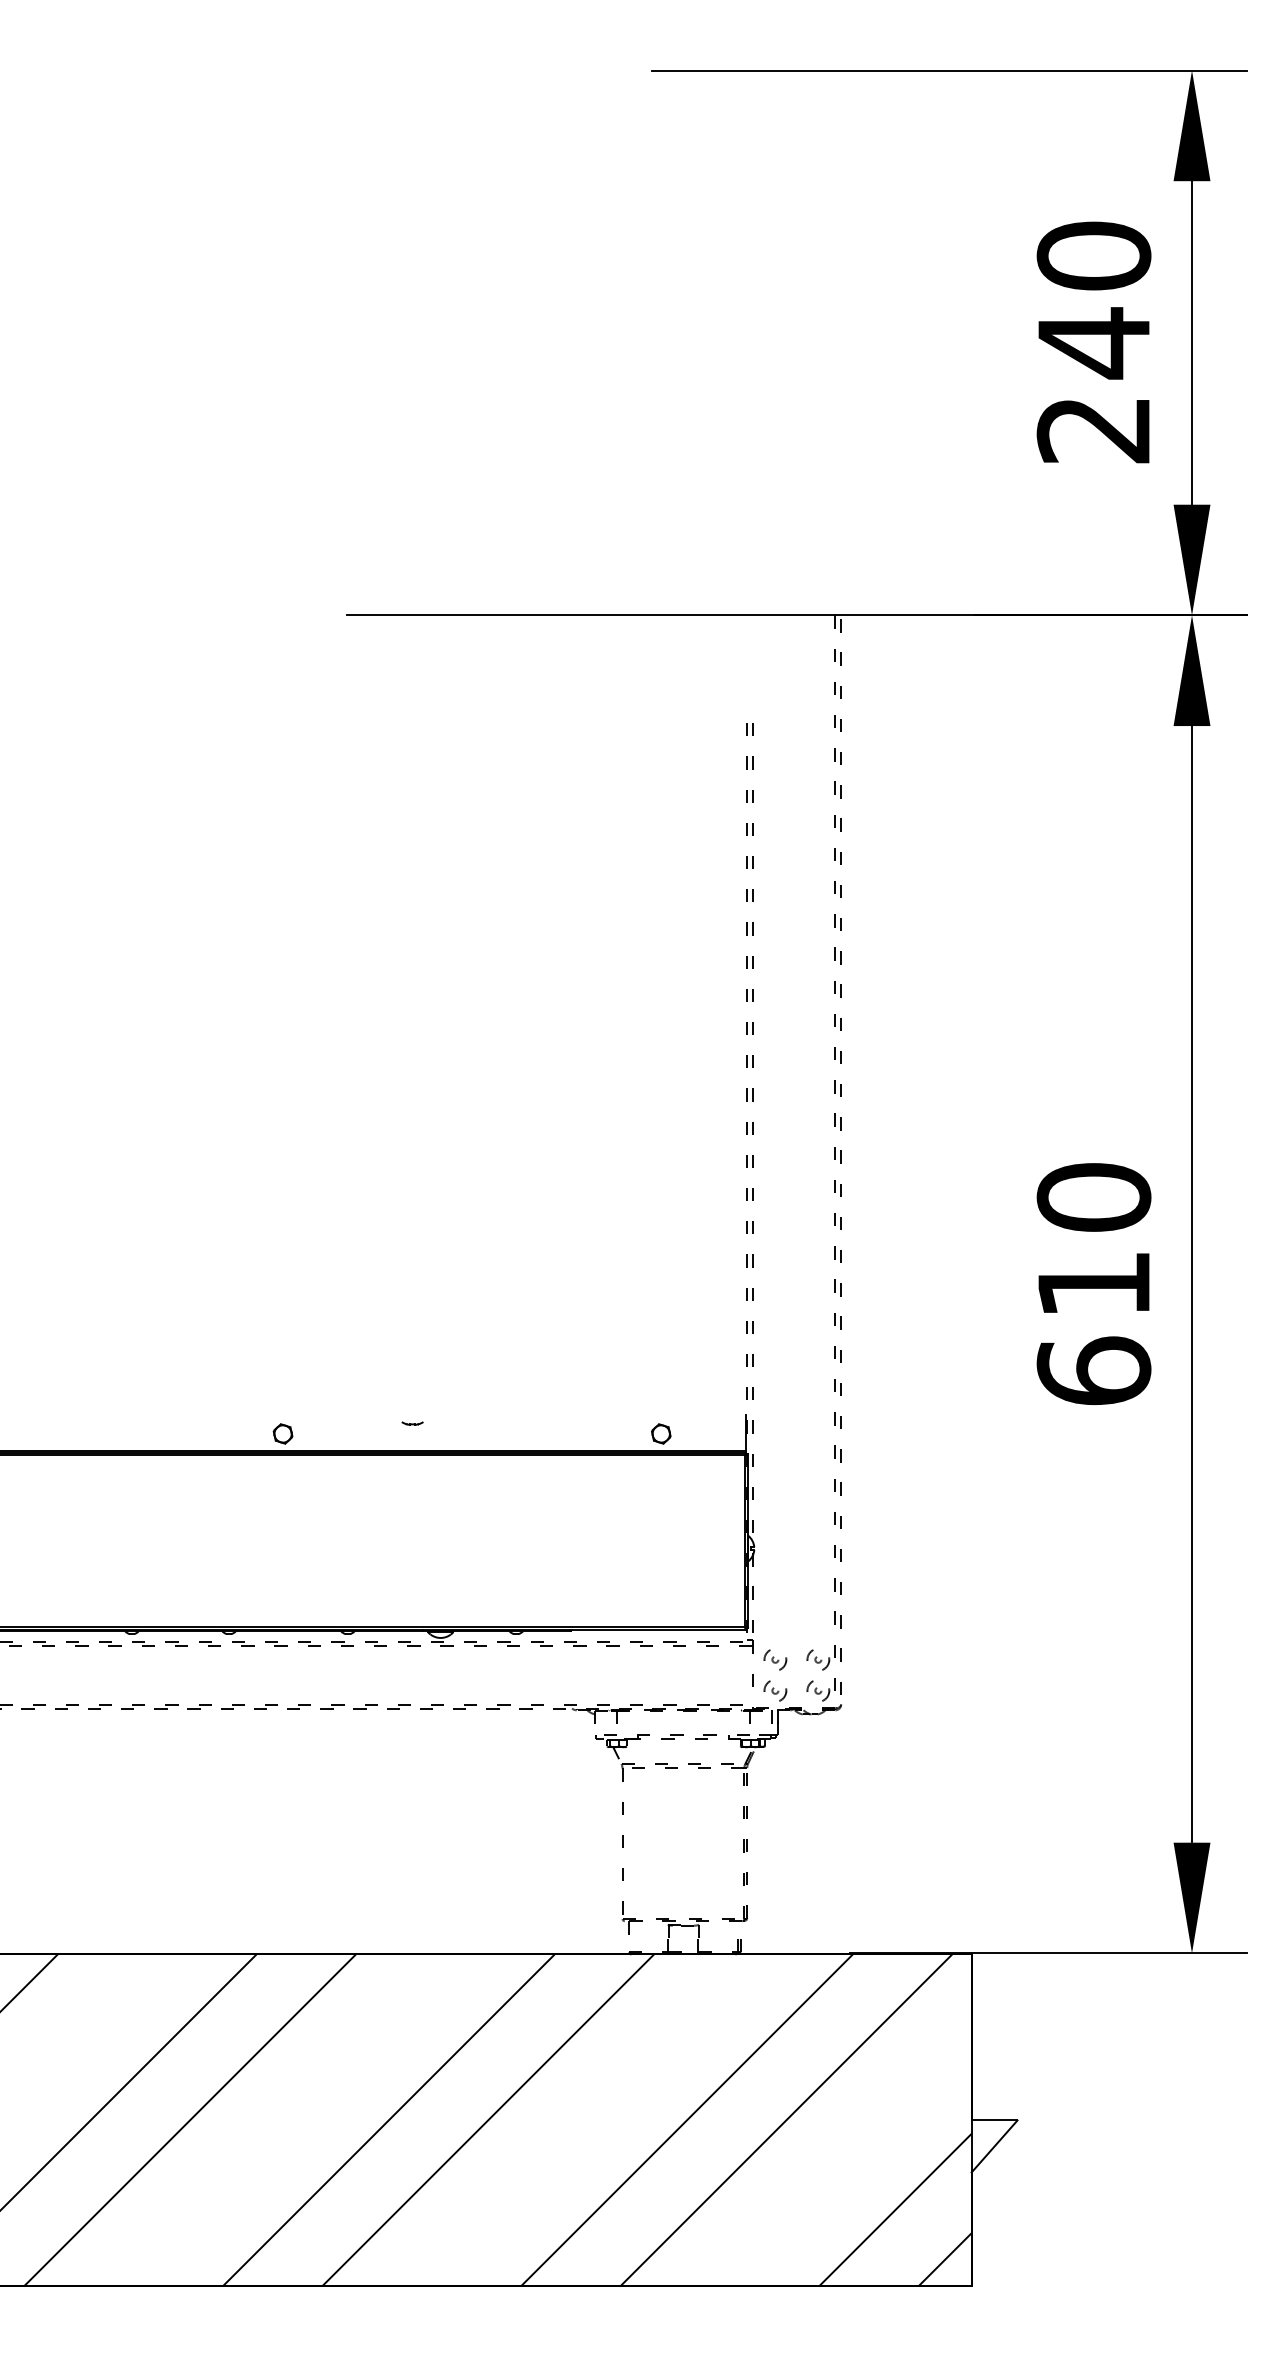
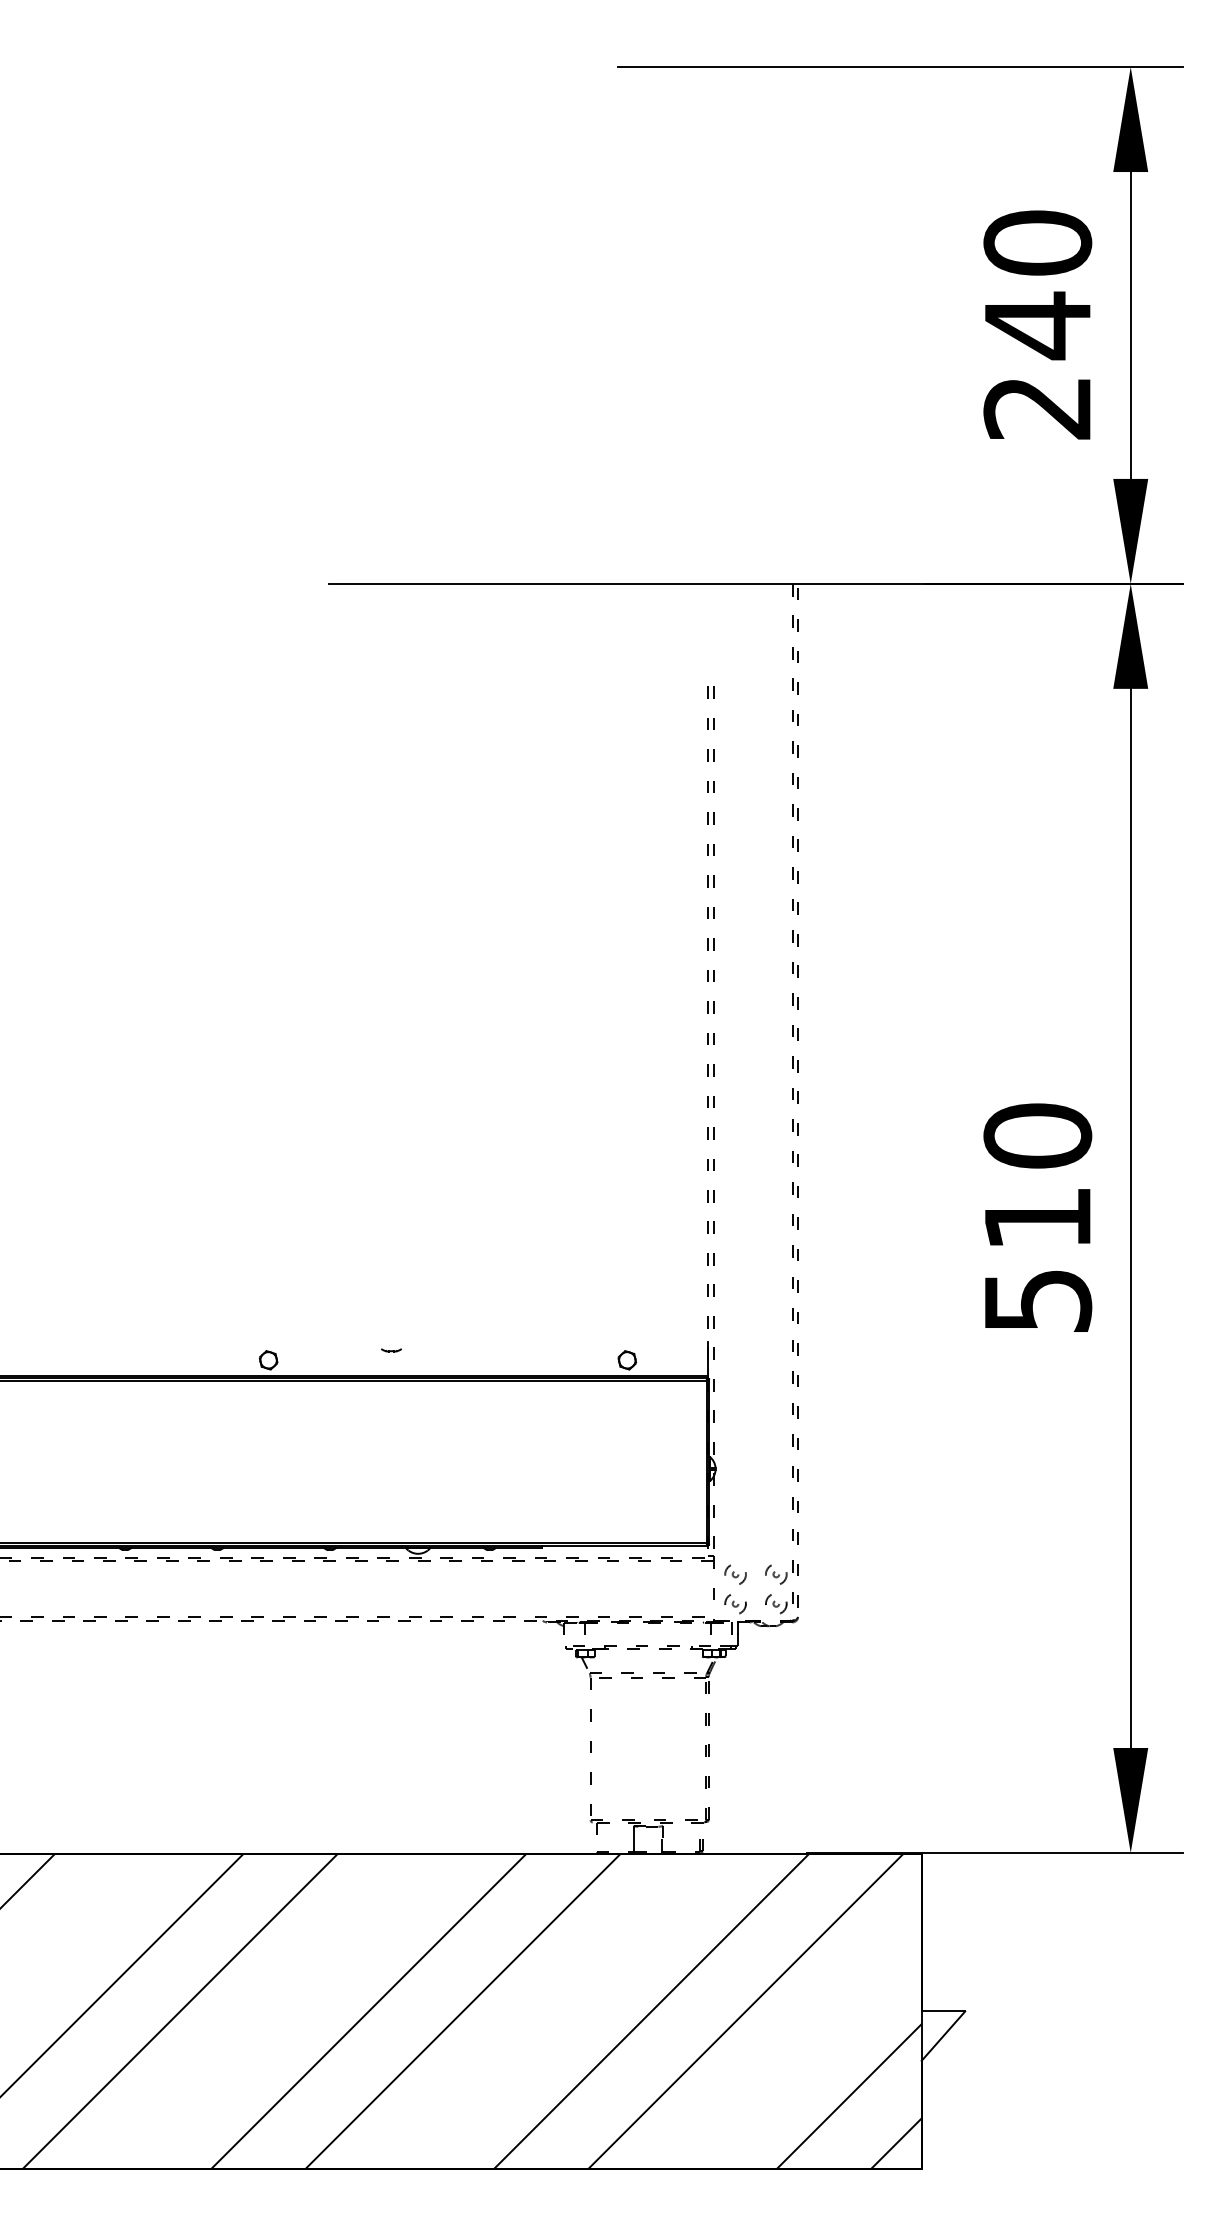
text: (1093, 1369) -> (1037, 1299), 610 -> 510

